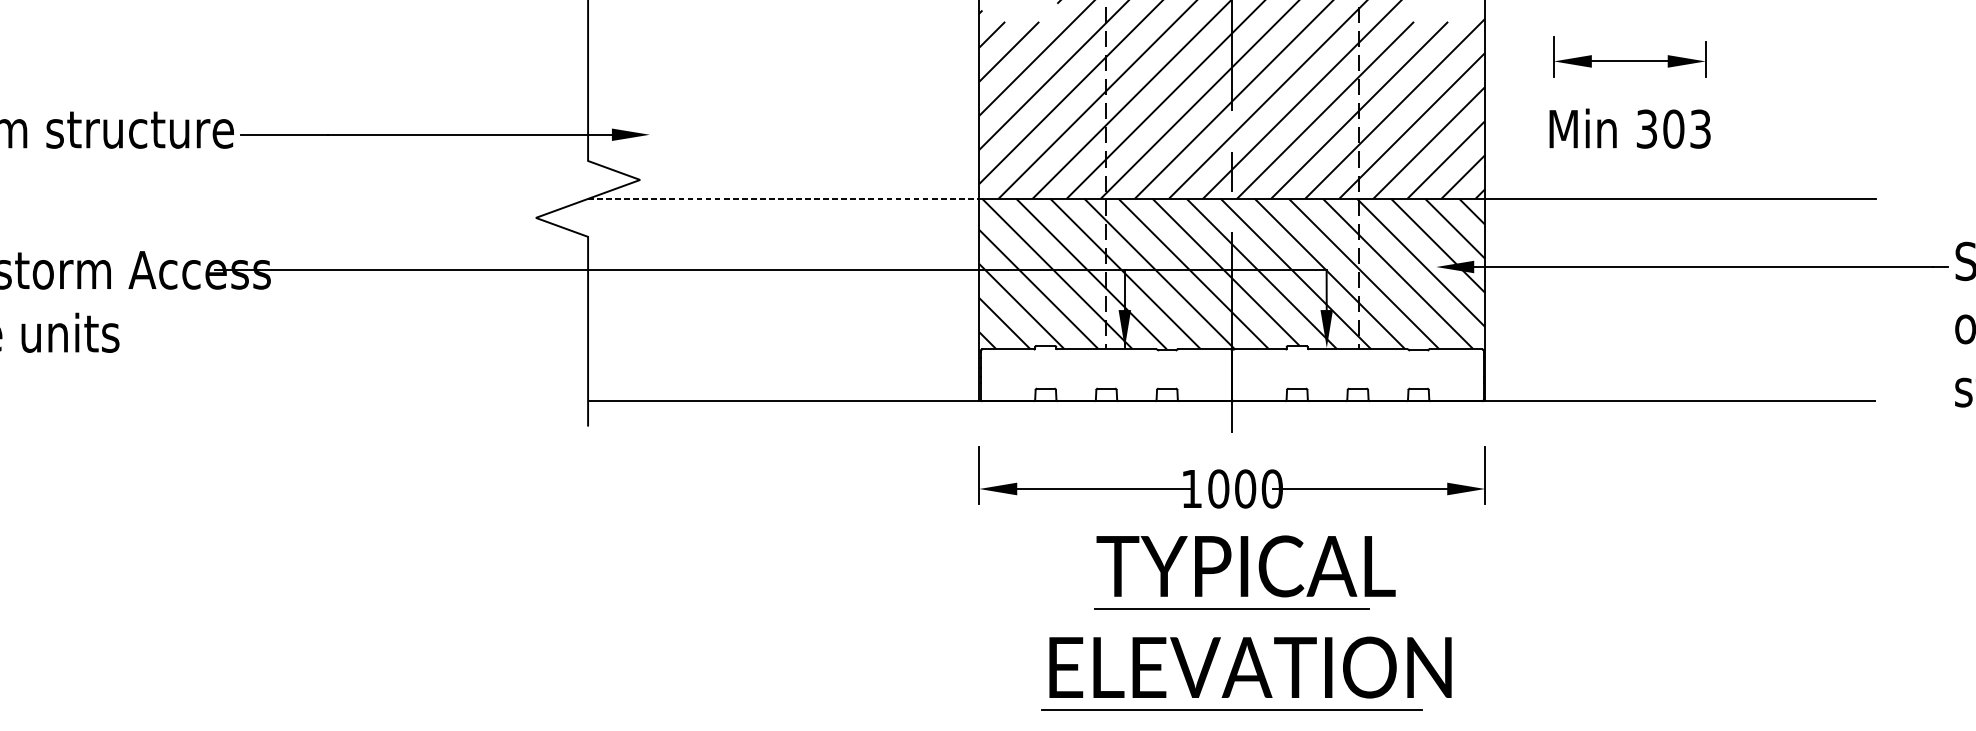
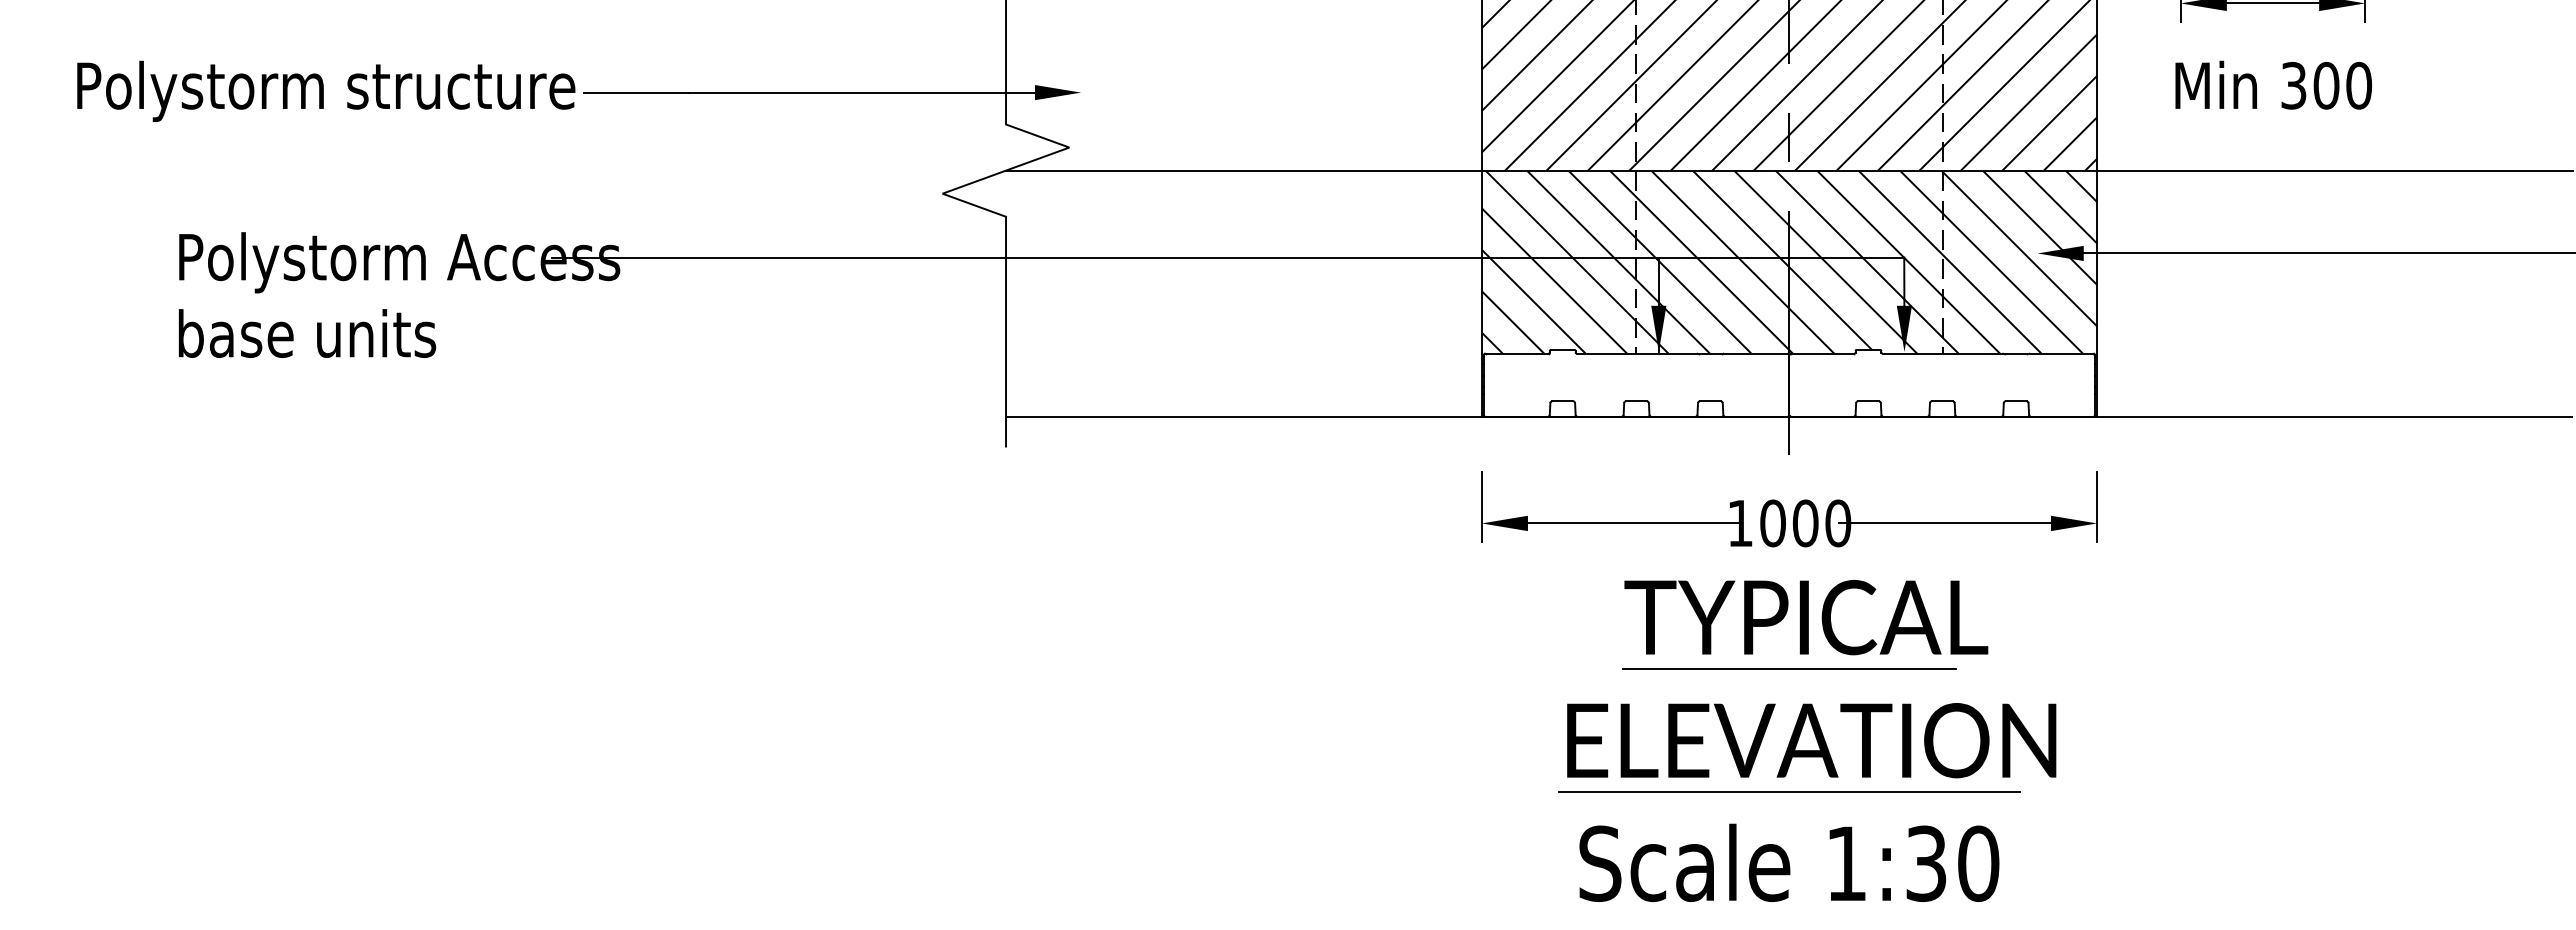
text: (1700, 128) -> (2359, 85), 303 -> 300
line: (783, 198) -> (1243, 170), dashed -> solid

